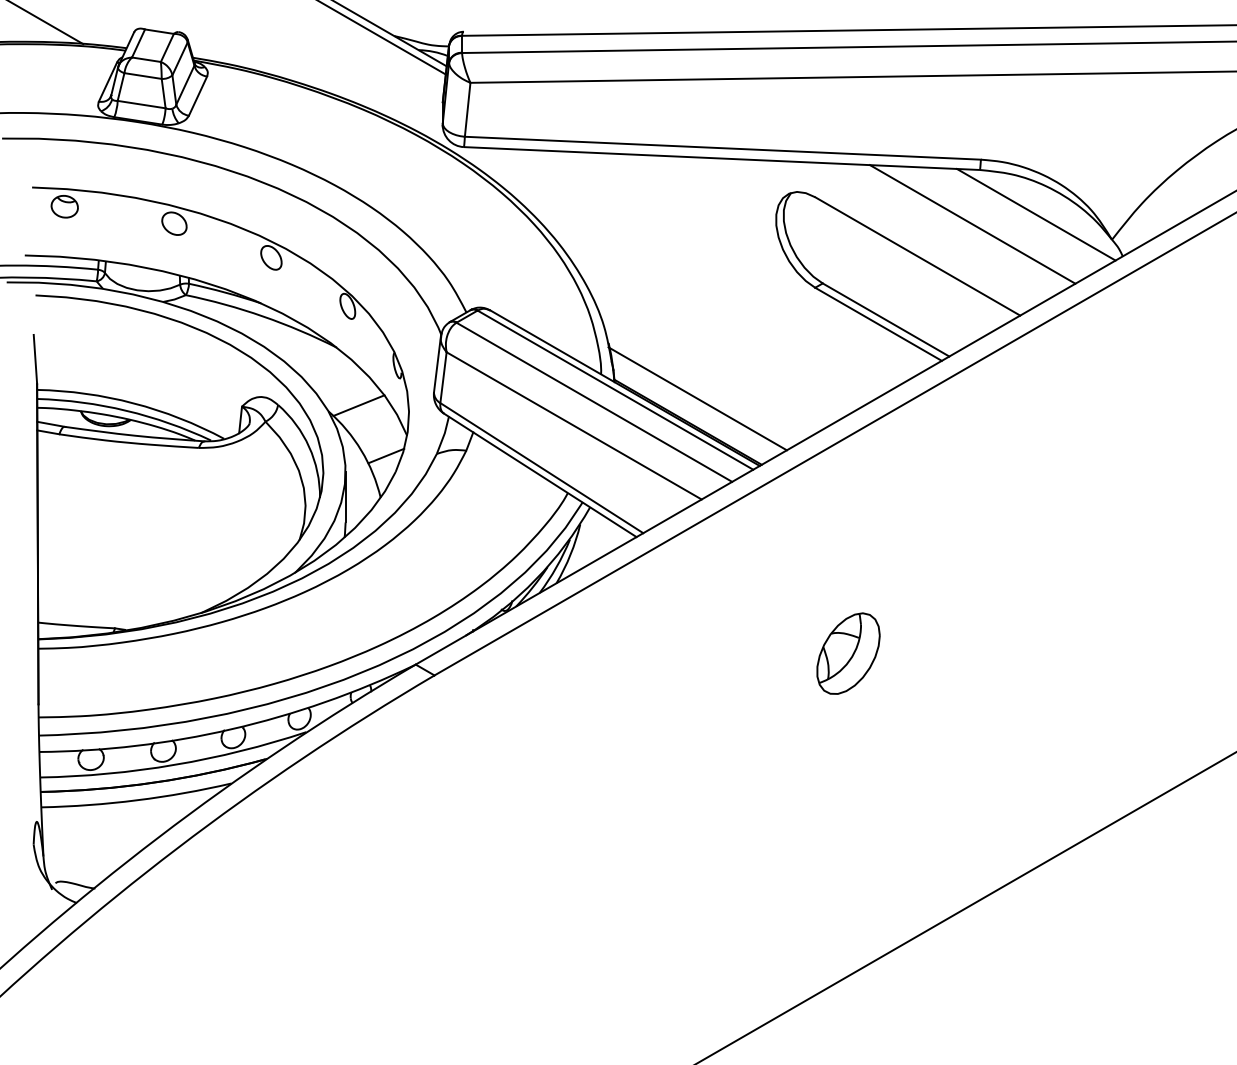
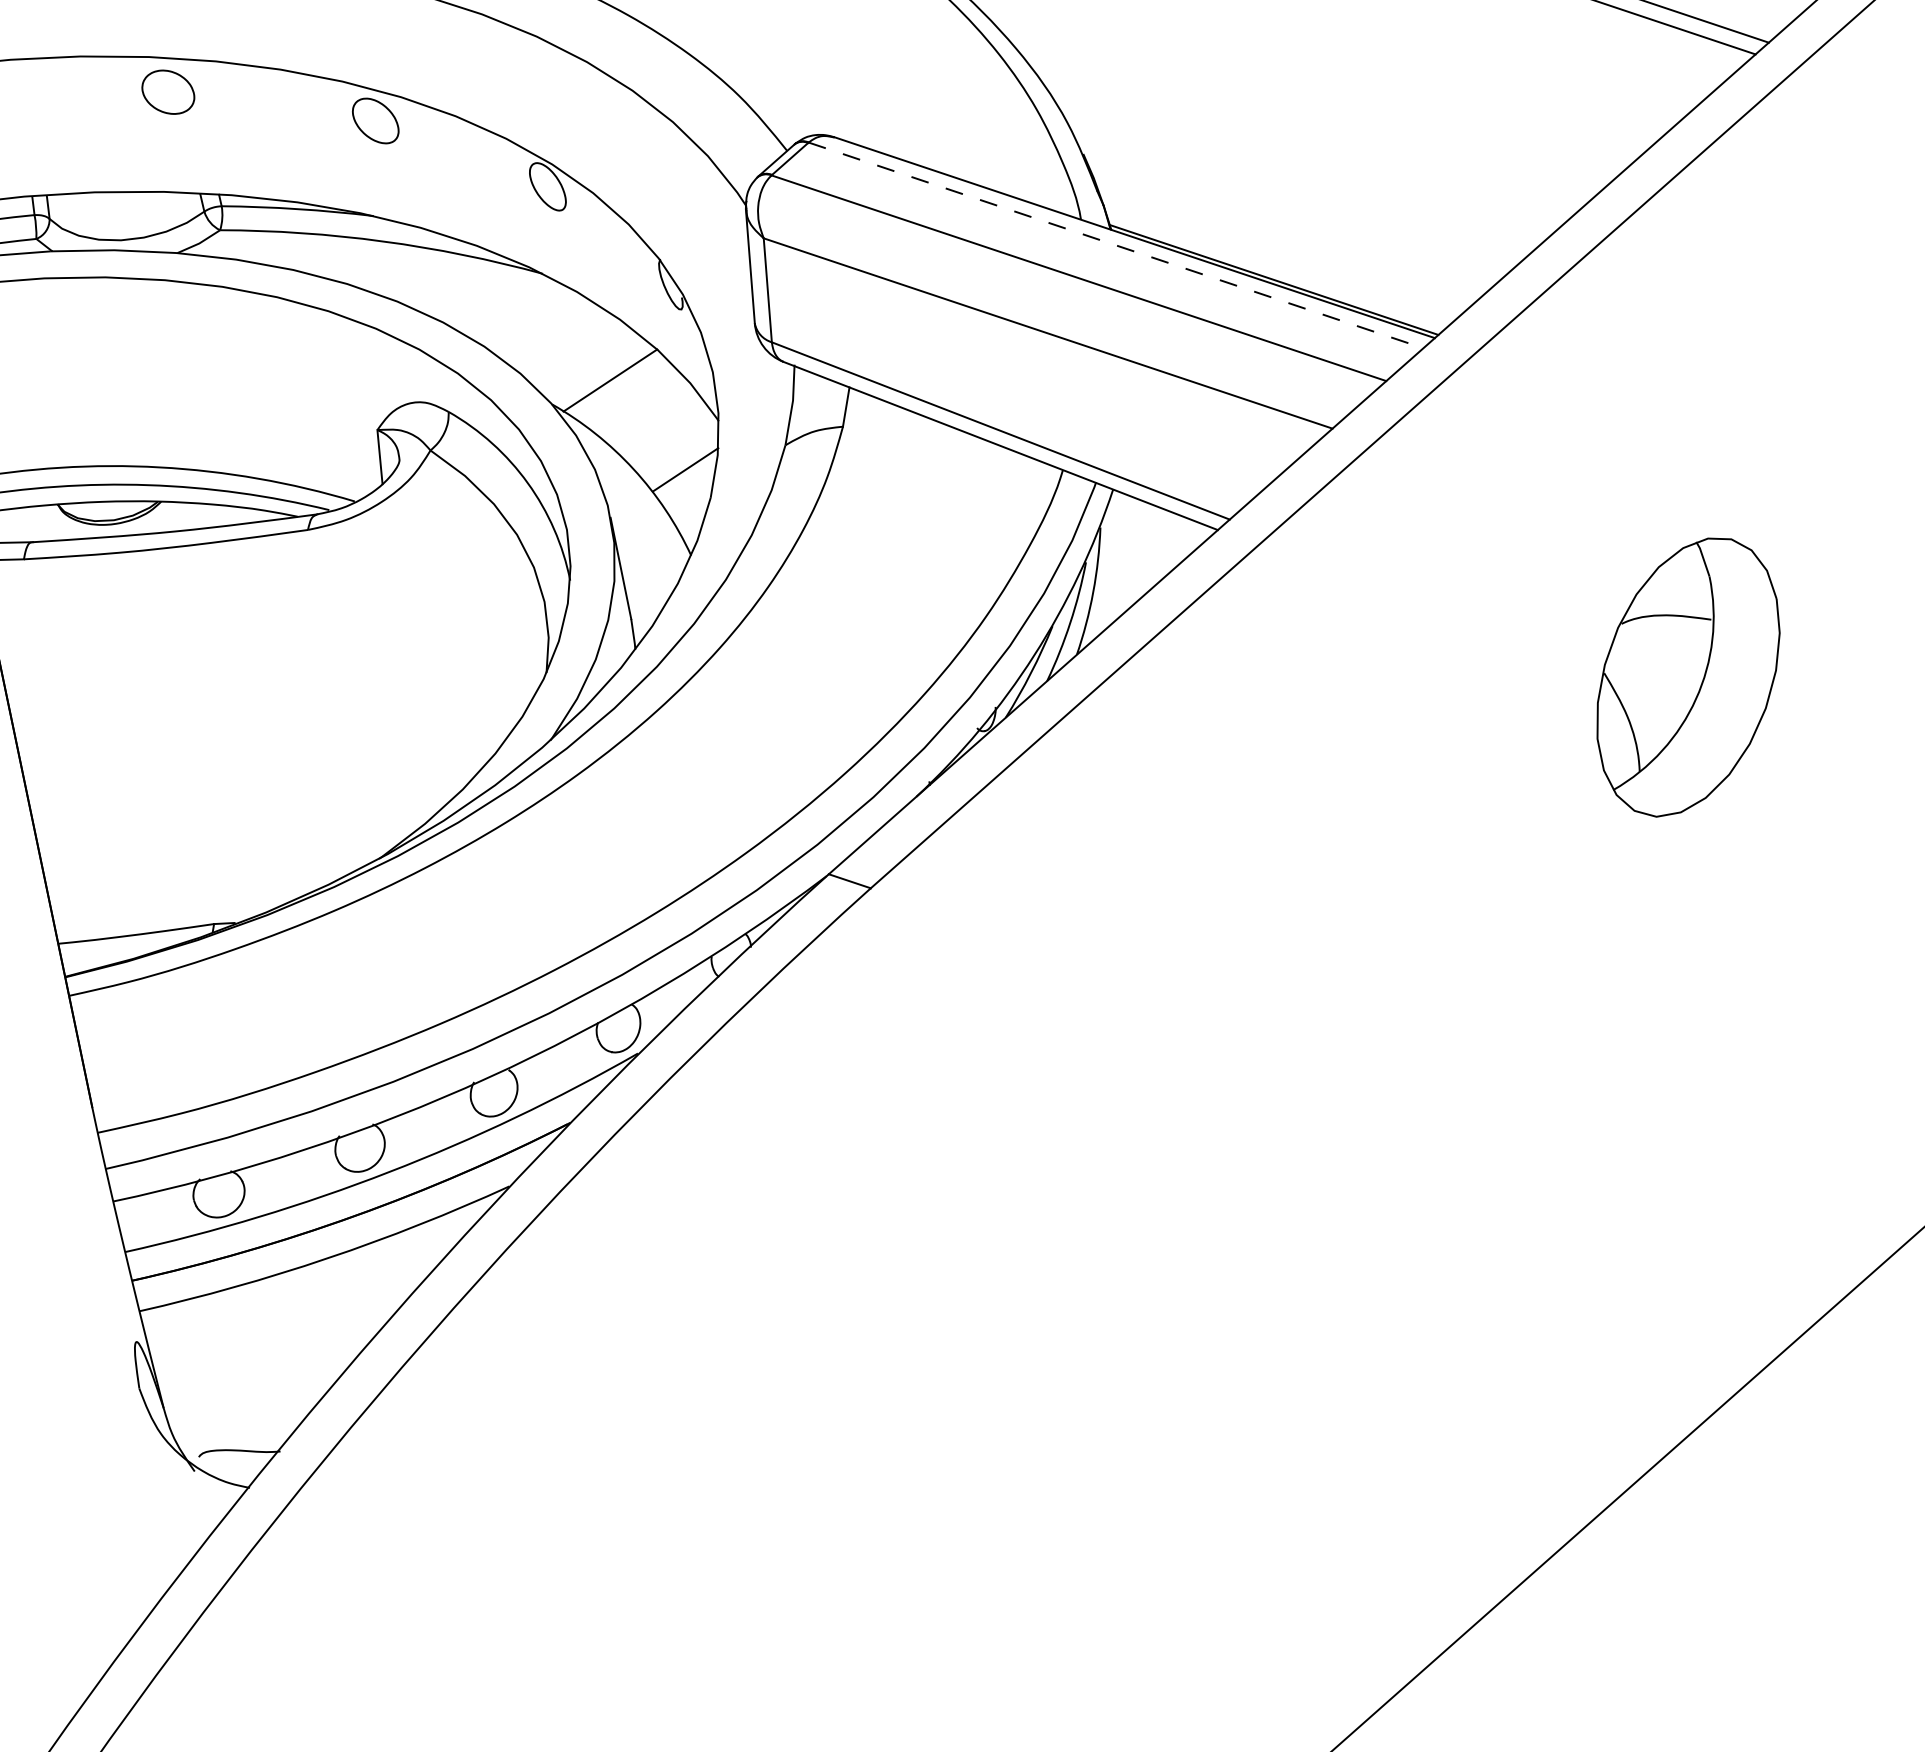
line: (615, 390) -> (1116, 246), solid -> dashed
line: (697, 398) -> (1283, 228), removed
part: (848, 653) -> (1688, 676), size x1.6

